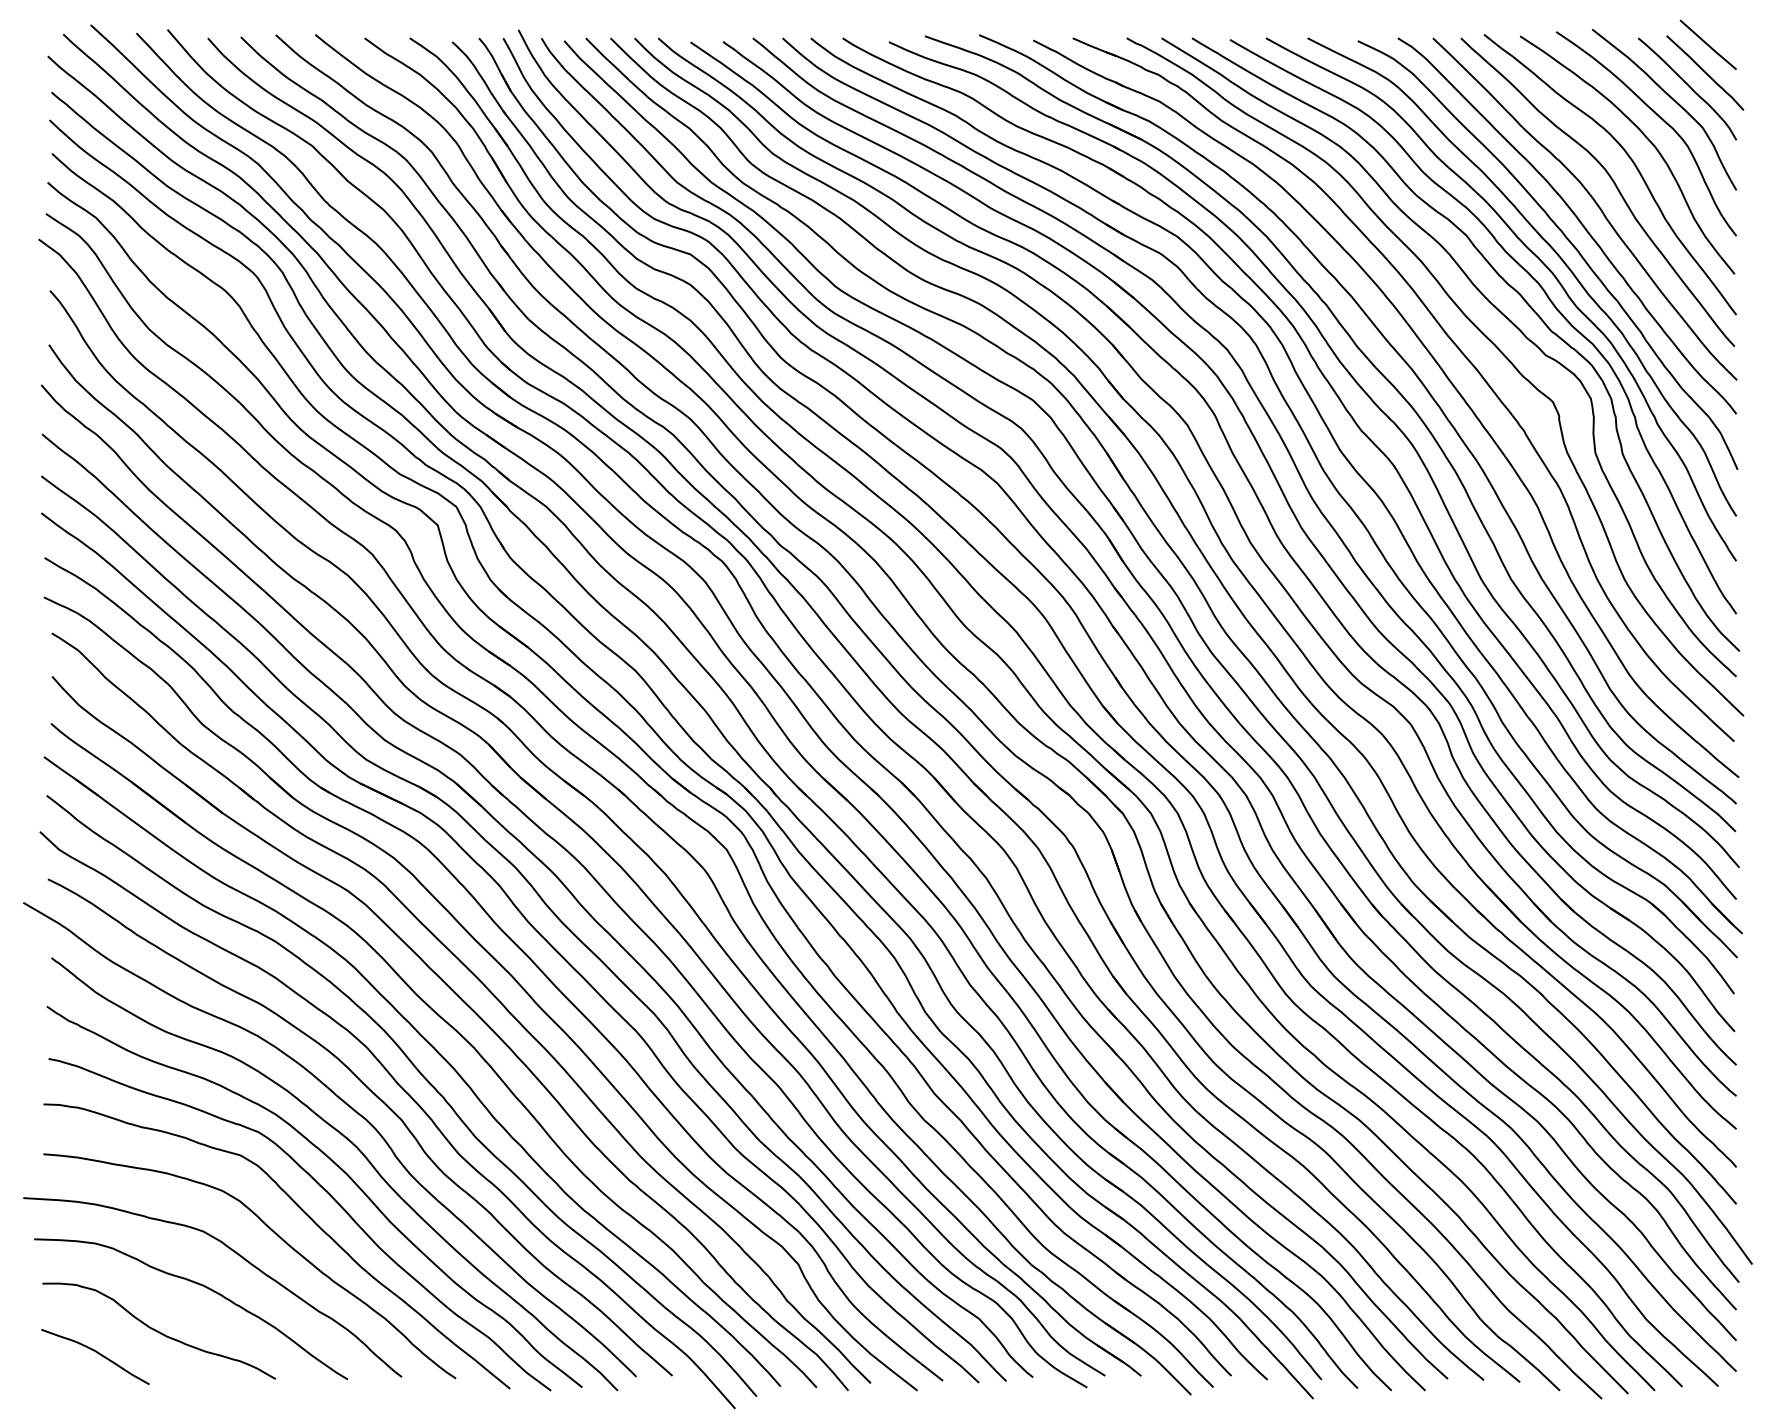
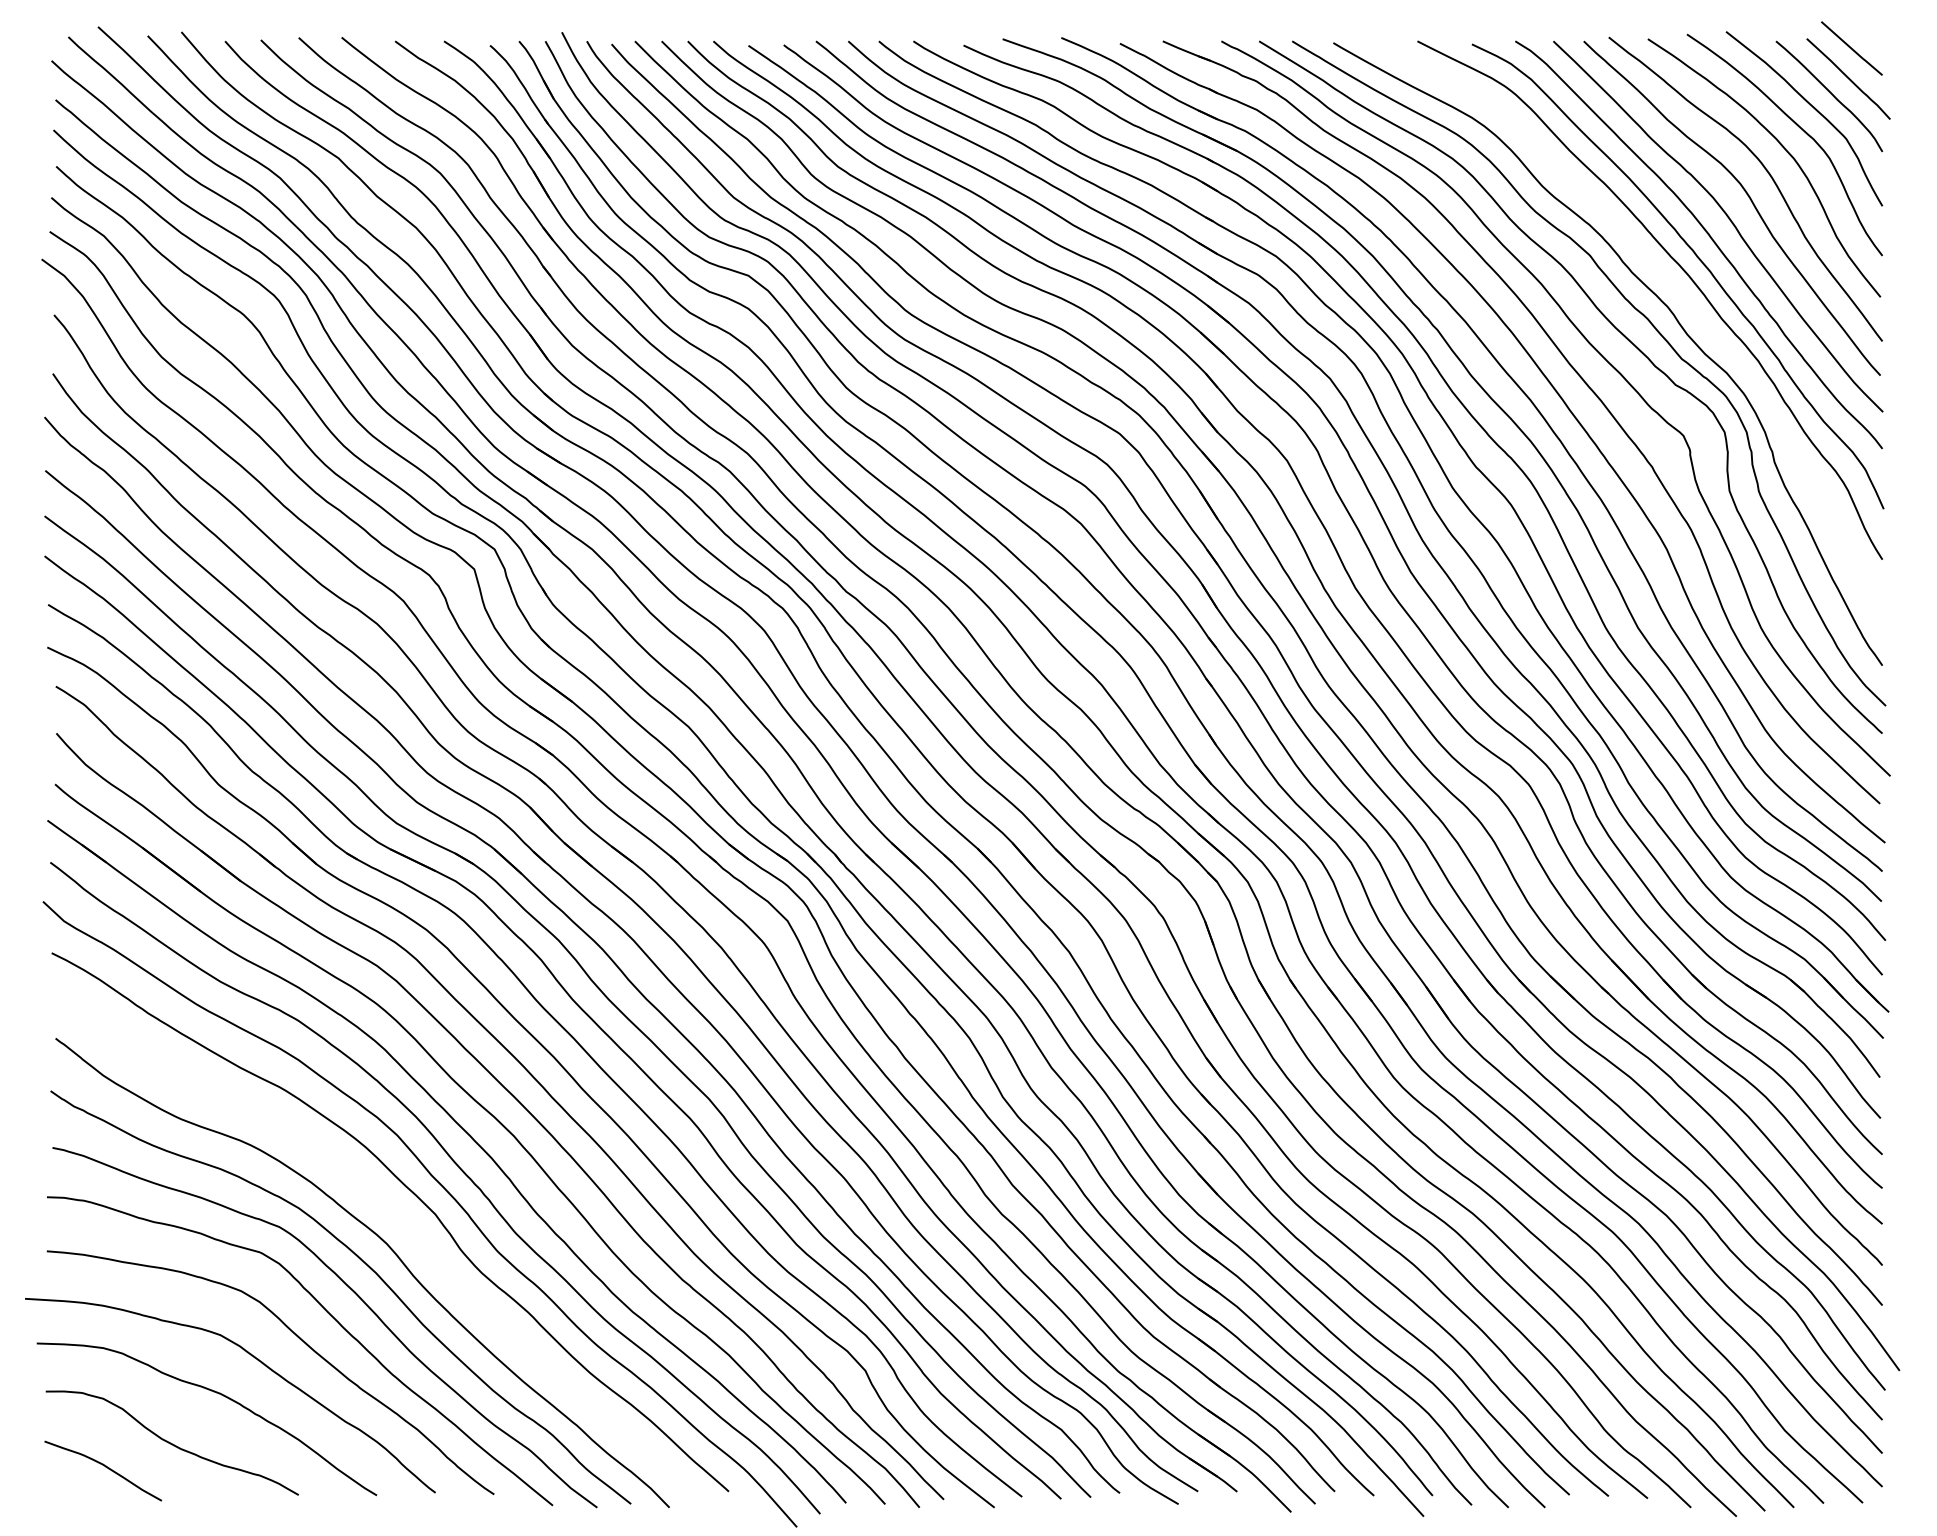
curve: (1539, 260) -> (1668, 282), removed
curve: (351, 1109) -> (380, 1202), removed

